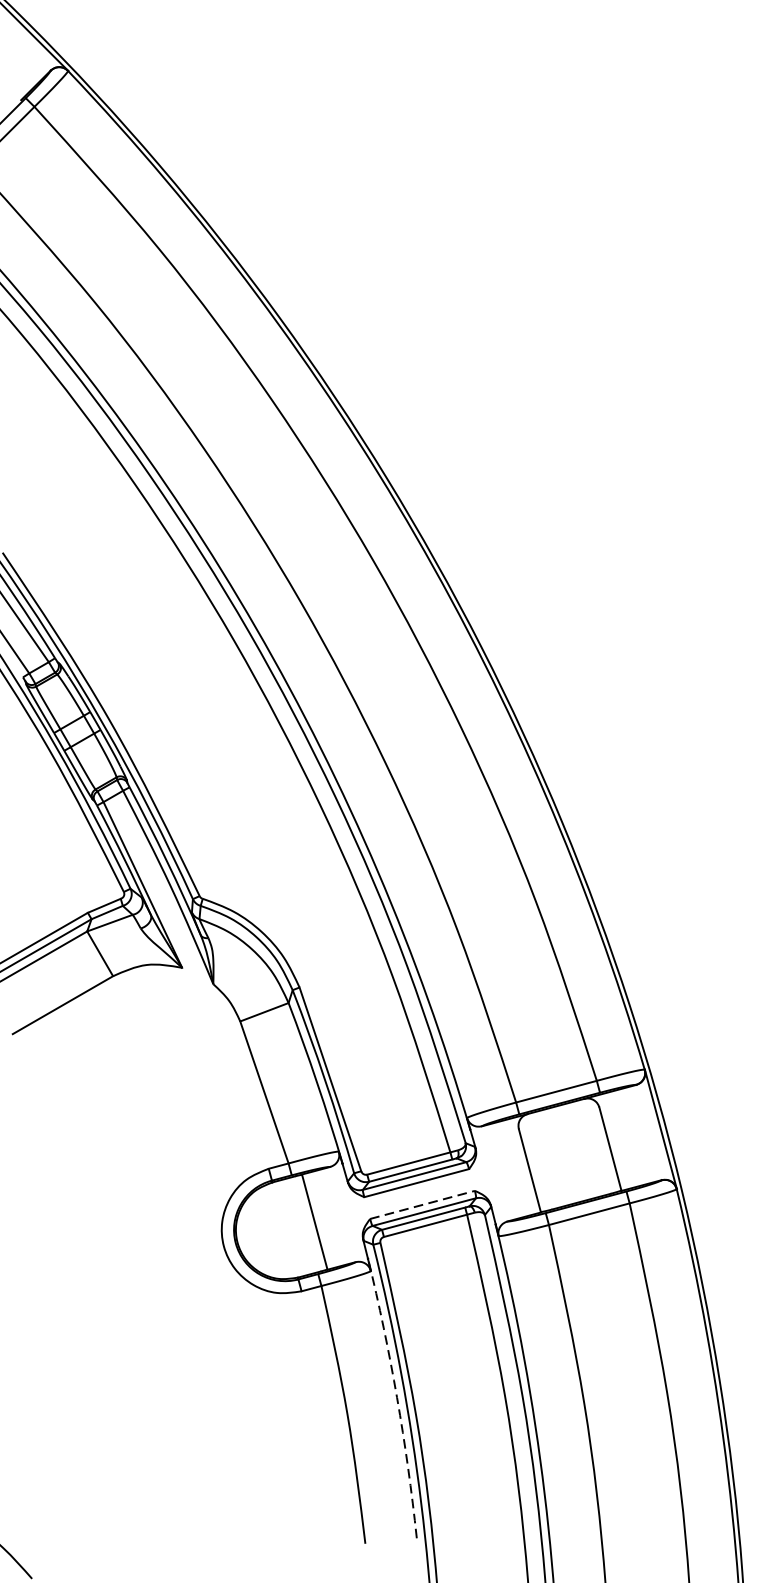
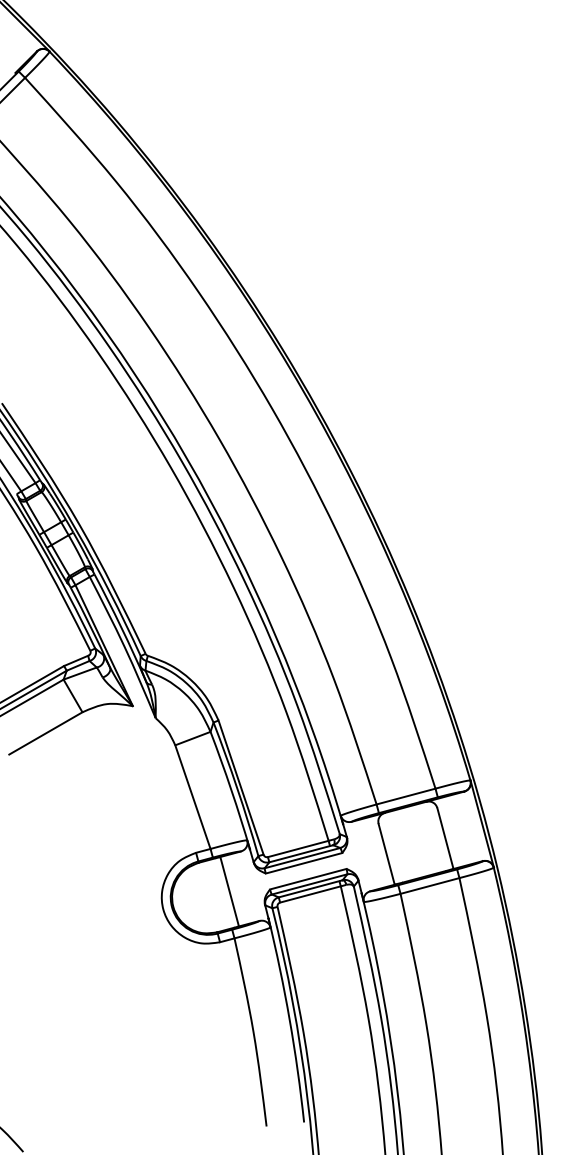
line: (422, 1205) -> (308, 879), dashed -> solid
arc: (396, 1397) -> (289, 1019), dashed -> solid

